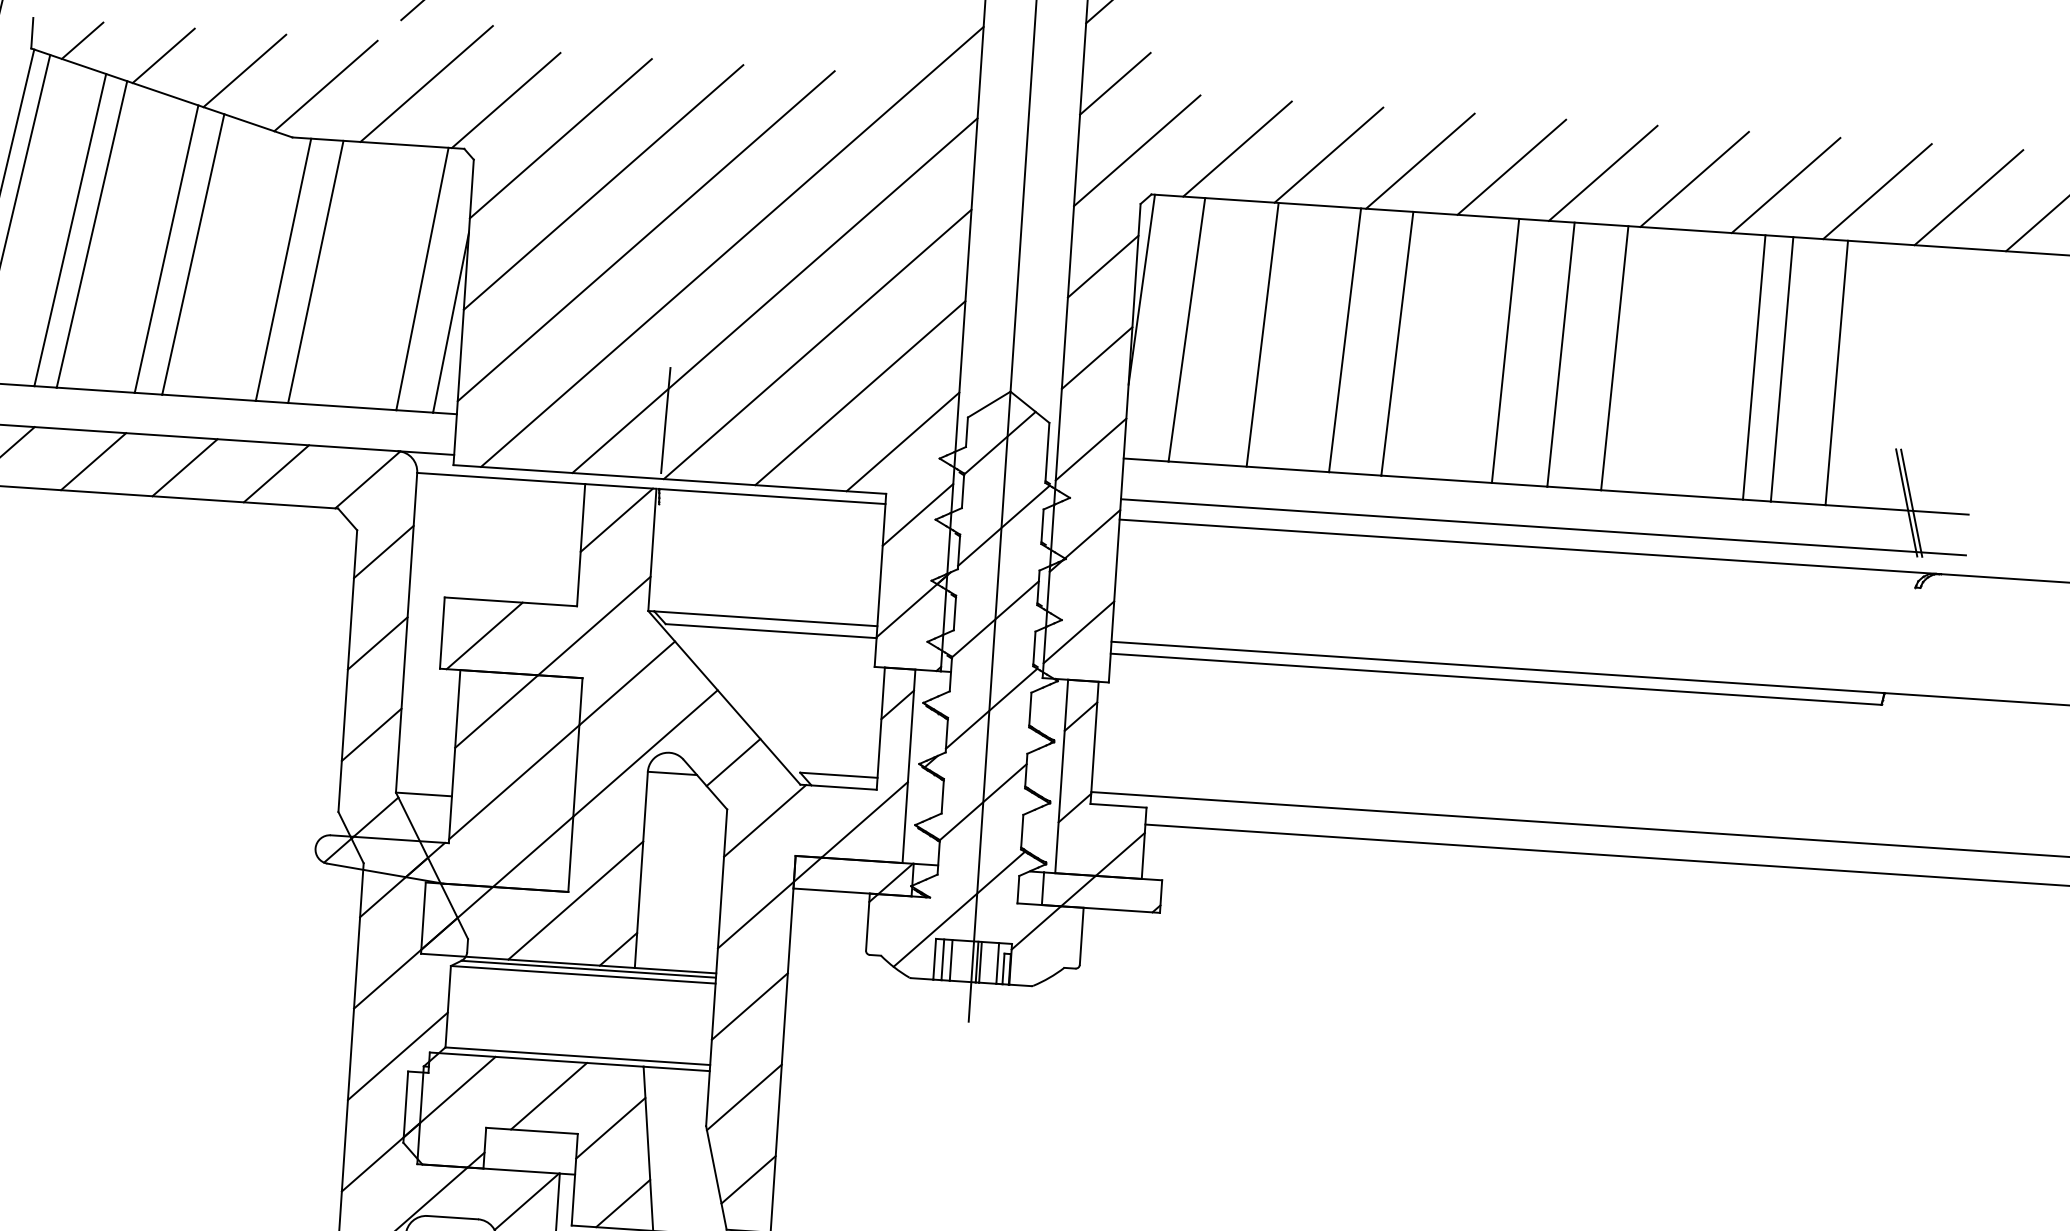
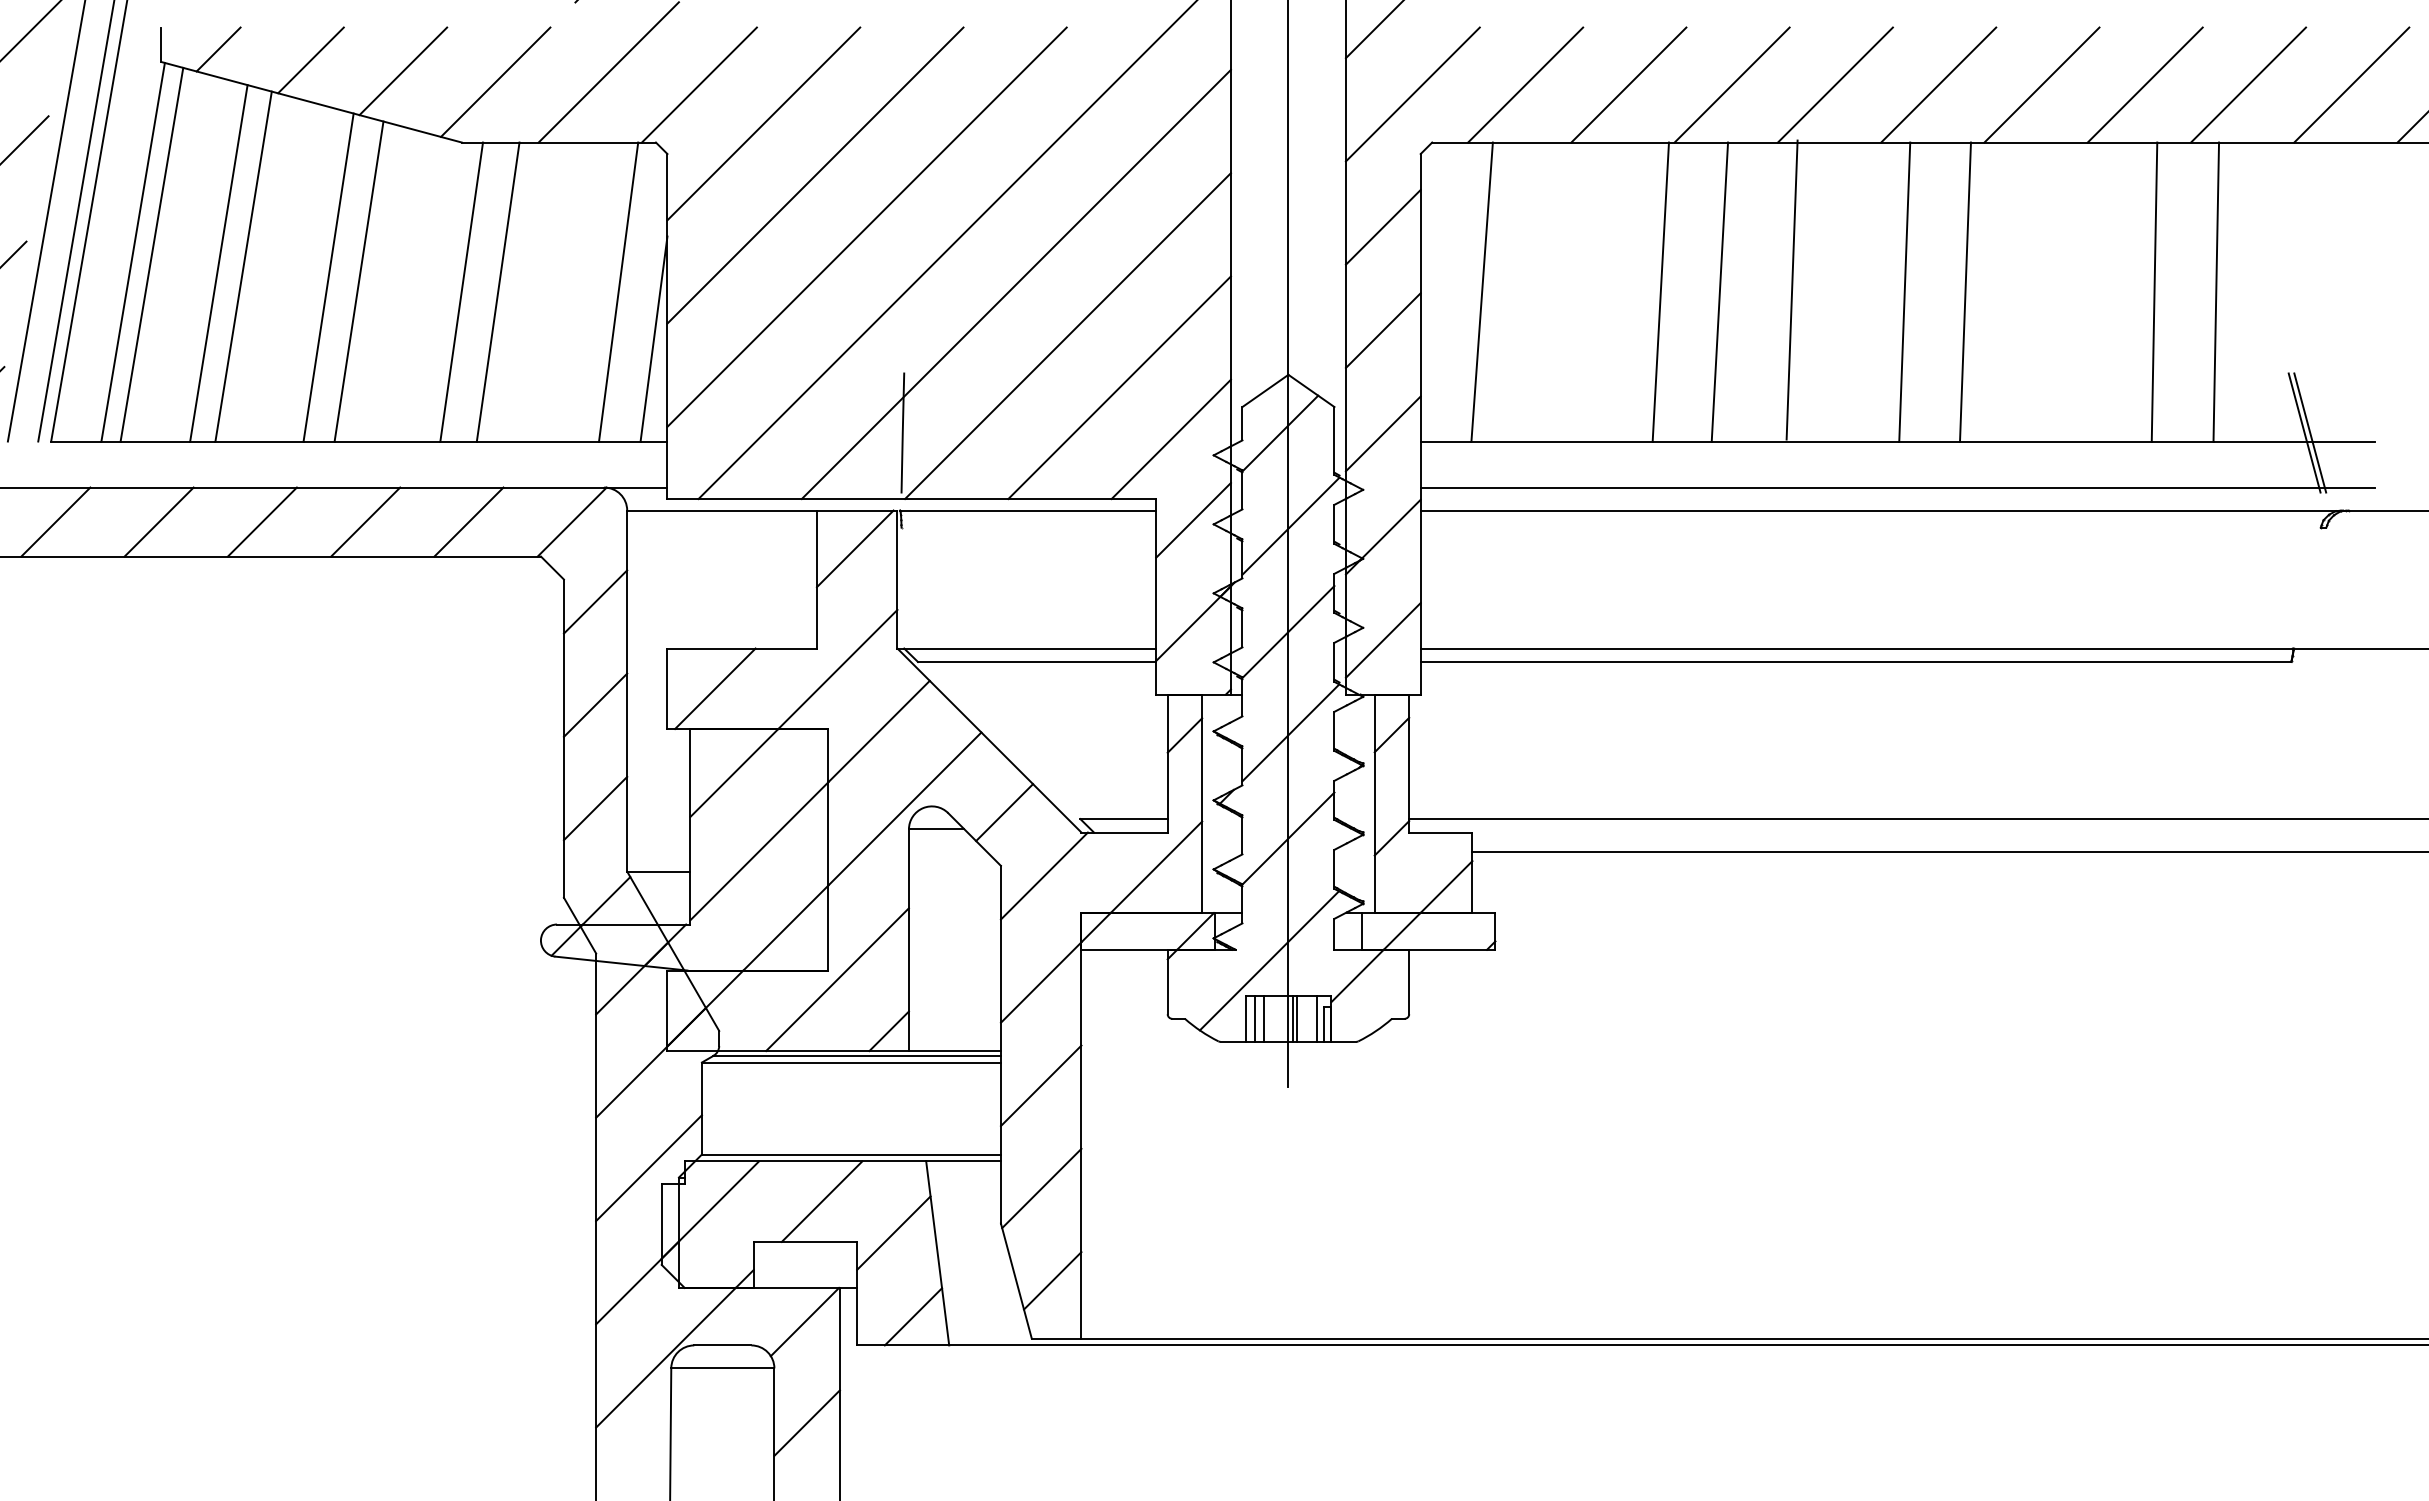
line: (1141, 289) -> (1428, 250), removed
line: (1262, 334) -> (1567, 291), removed
line: (1505, 350) -> (1791, 289), moved
line: (1753, 366) -> (2122, 291), removed

